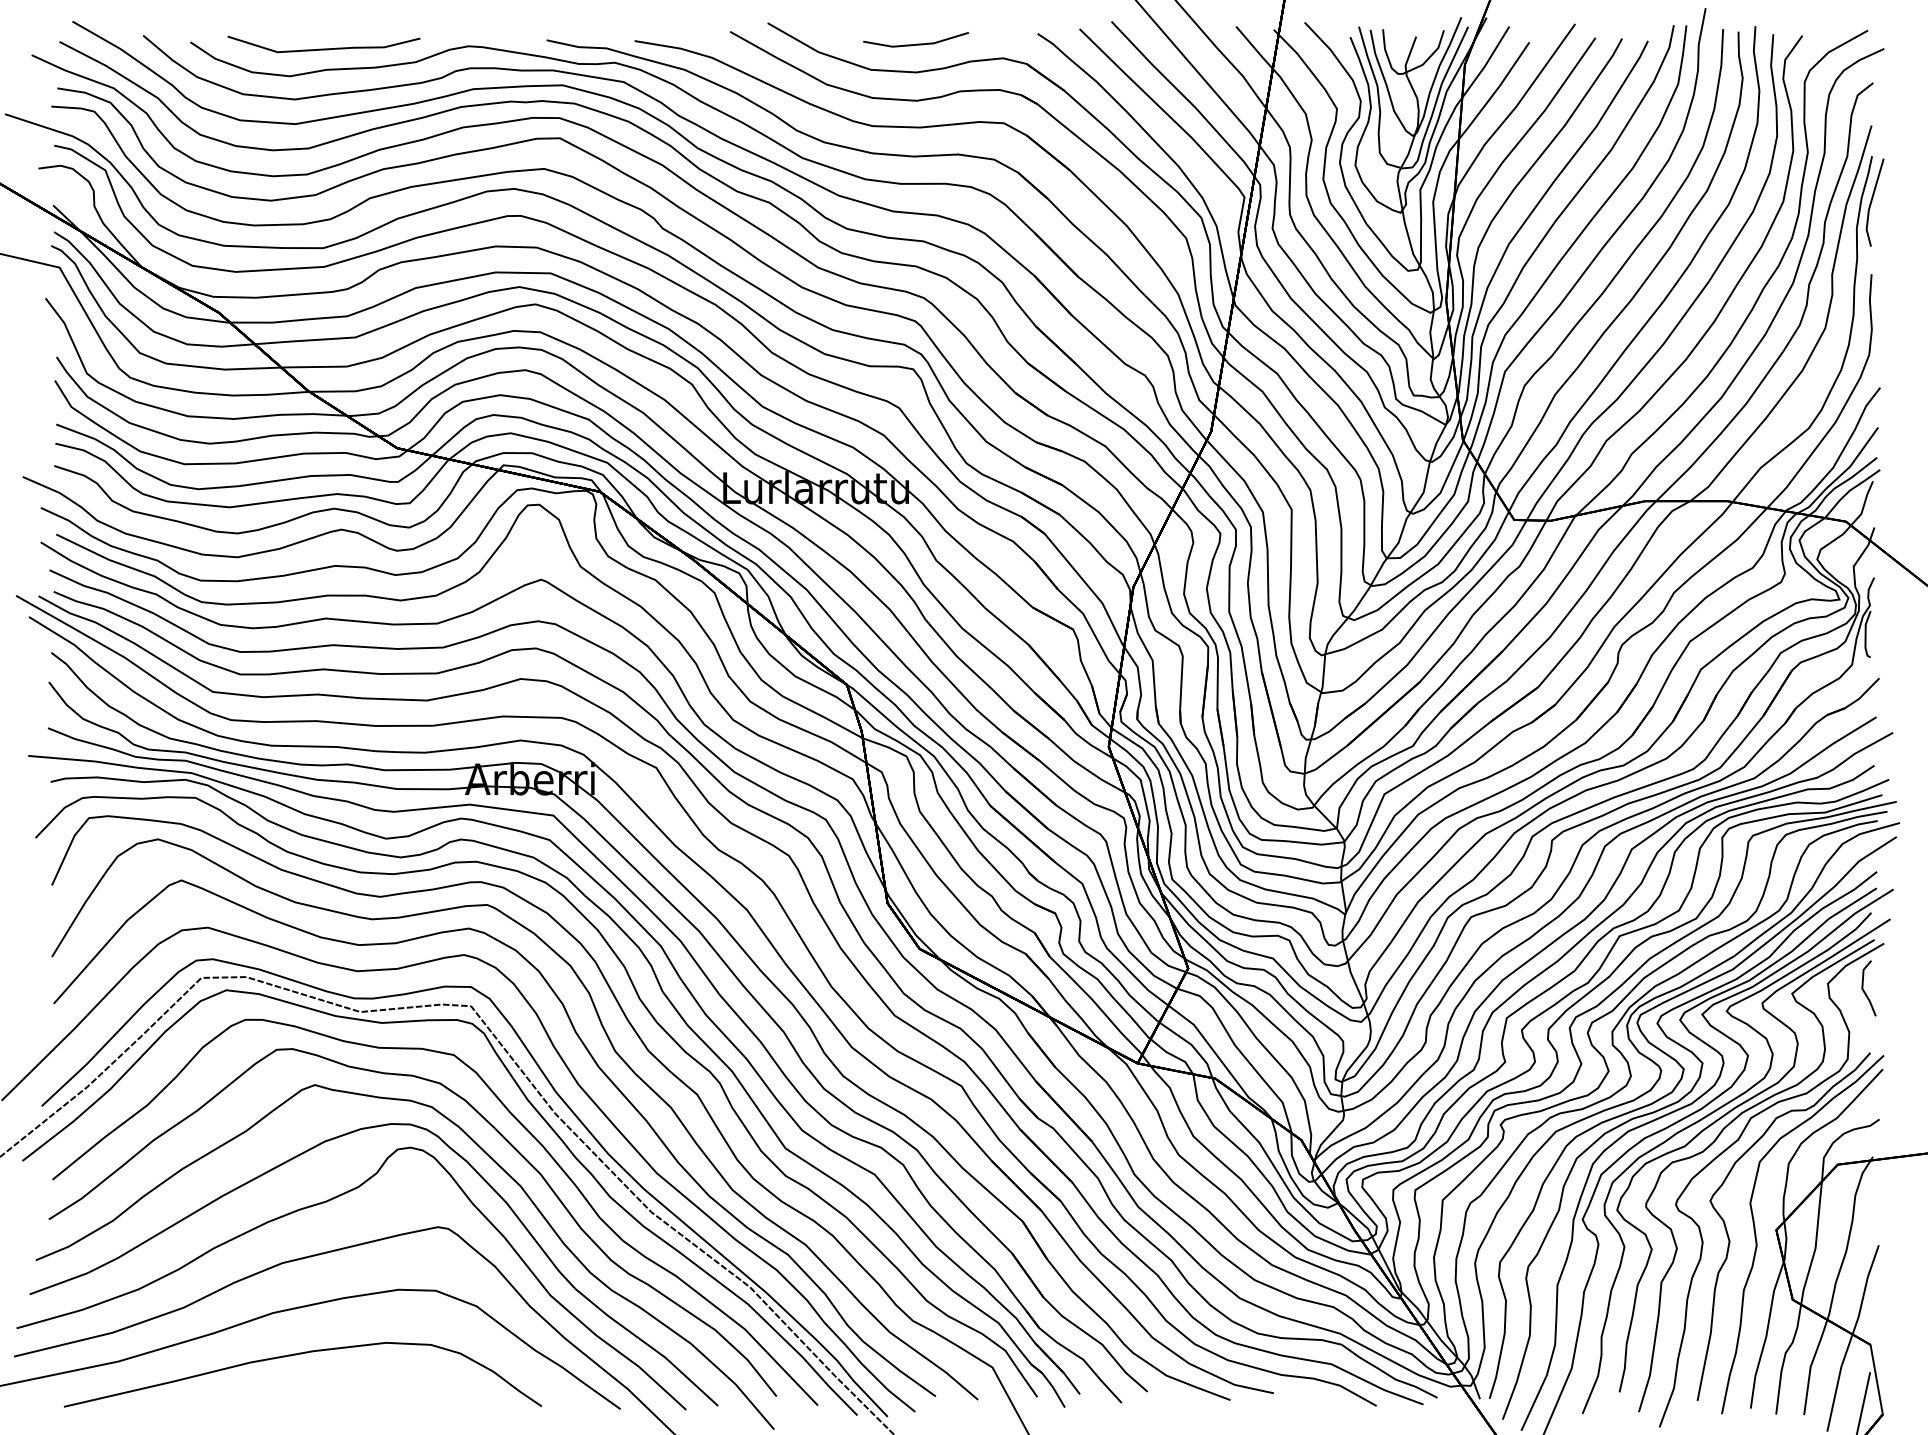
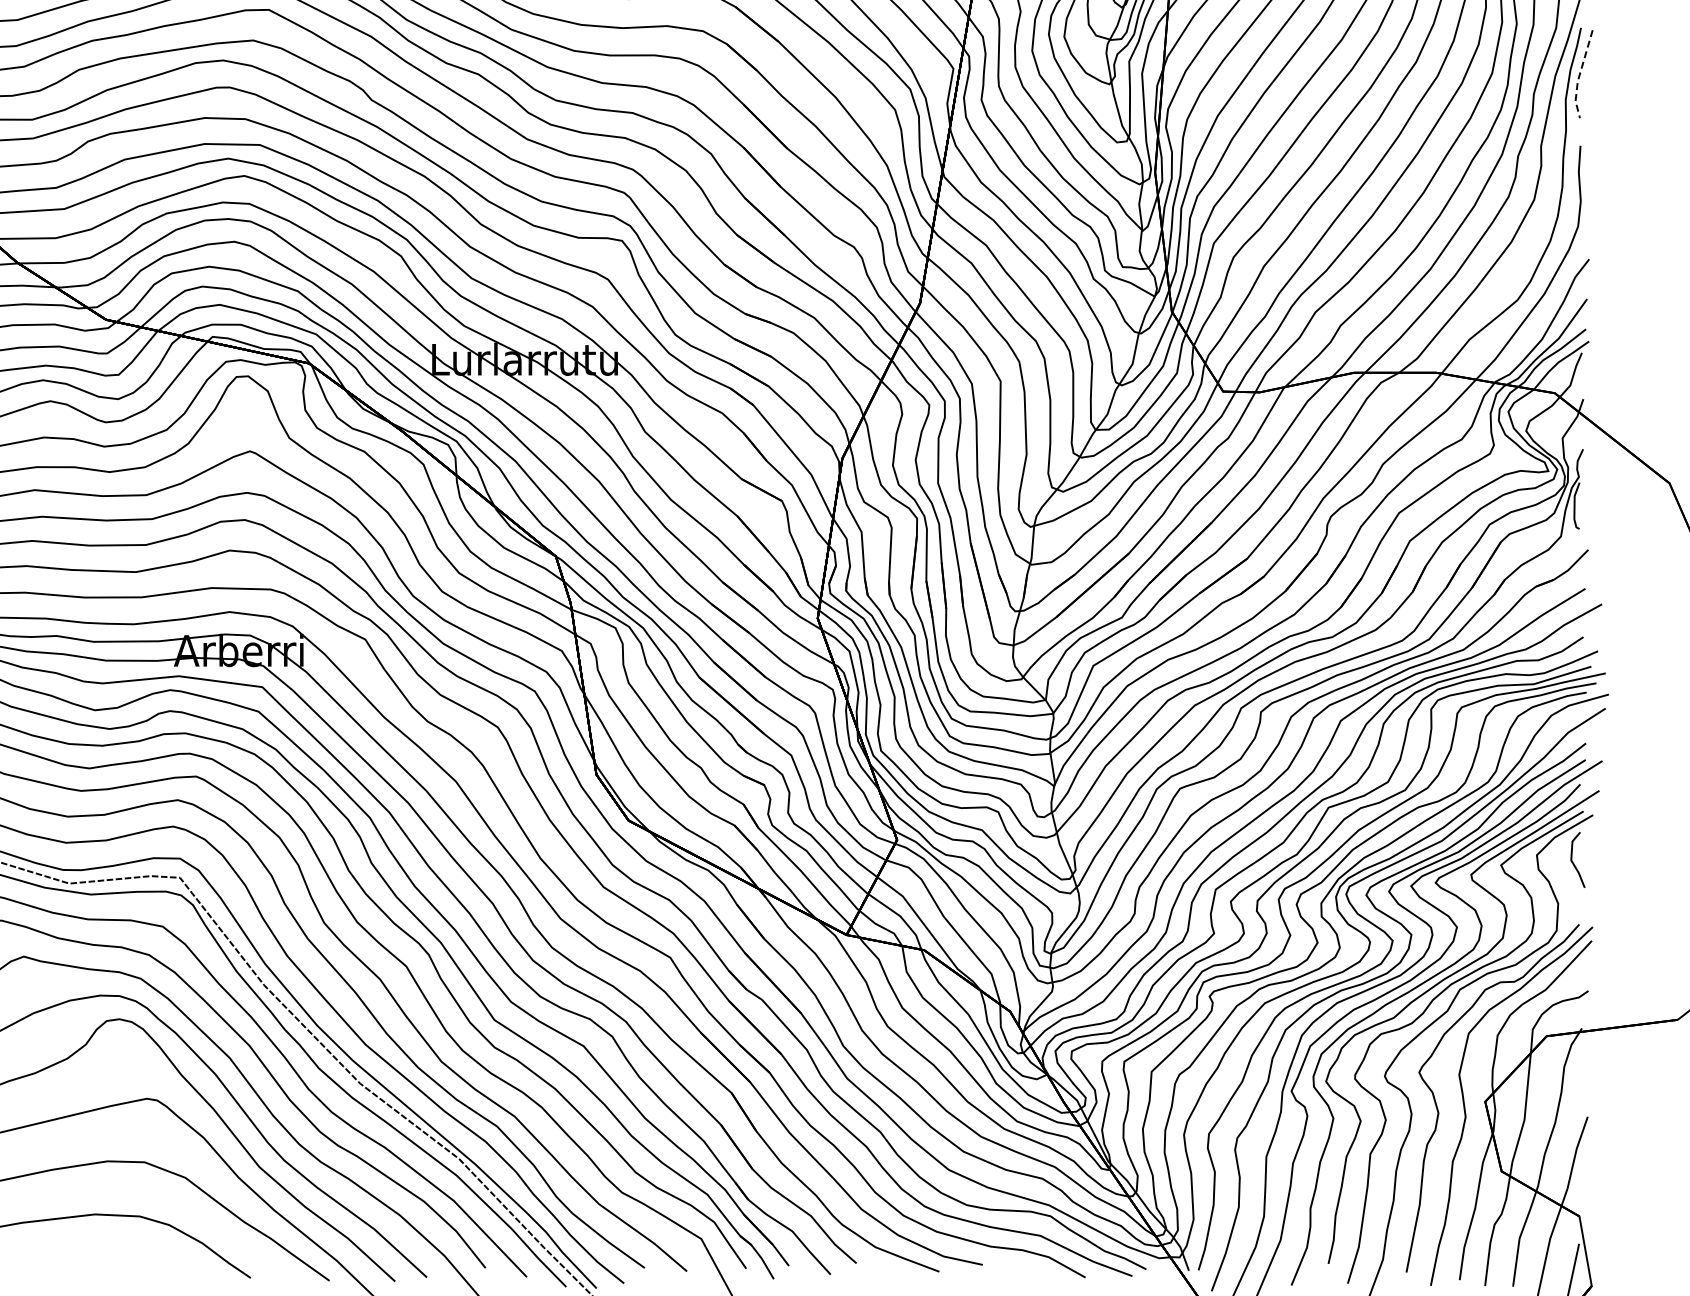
line: (1870, 203) -> (1579, 75), solid -> dashed

